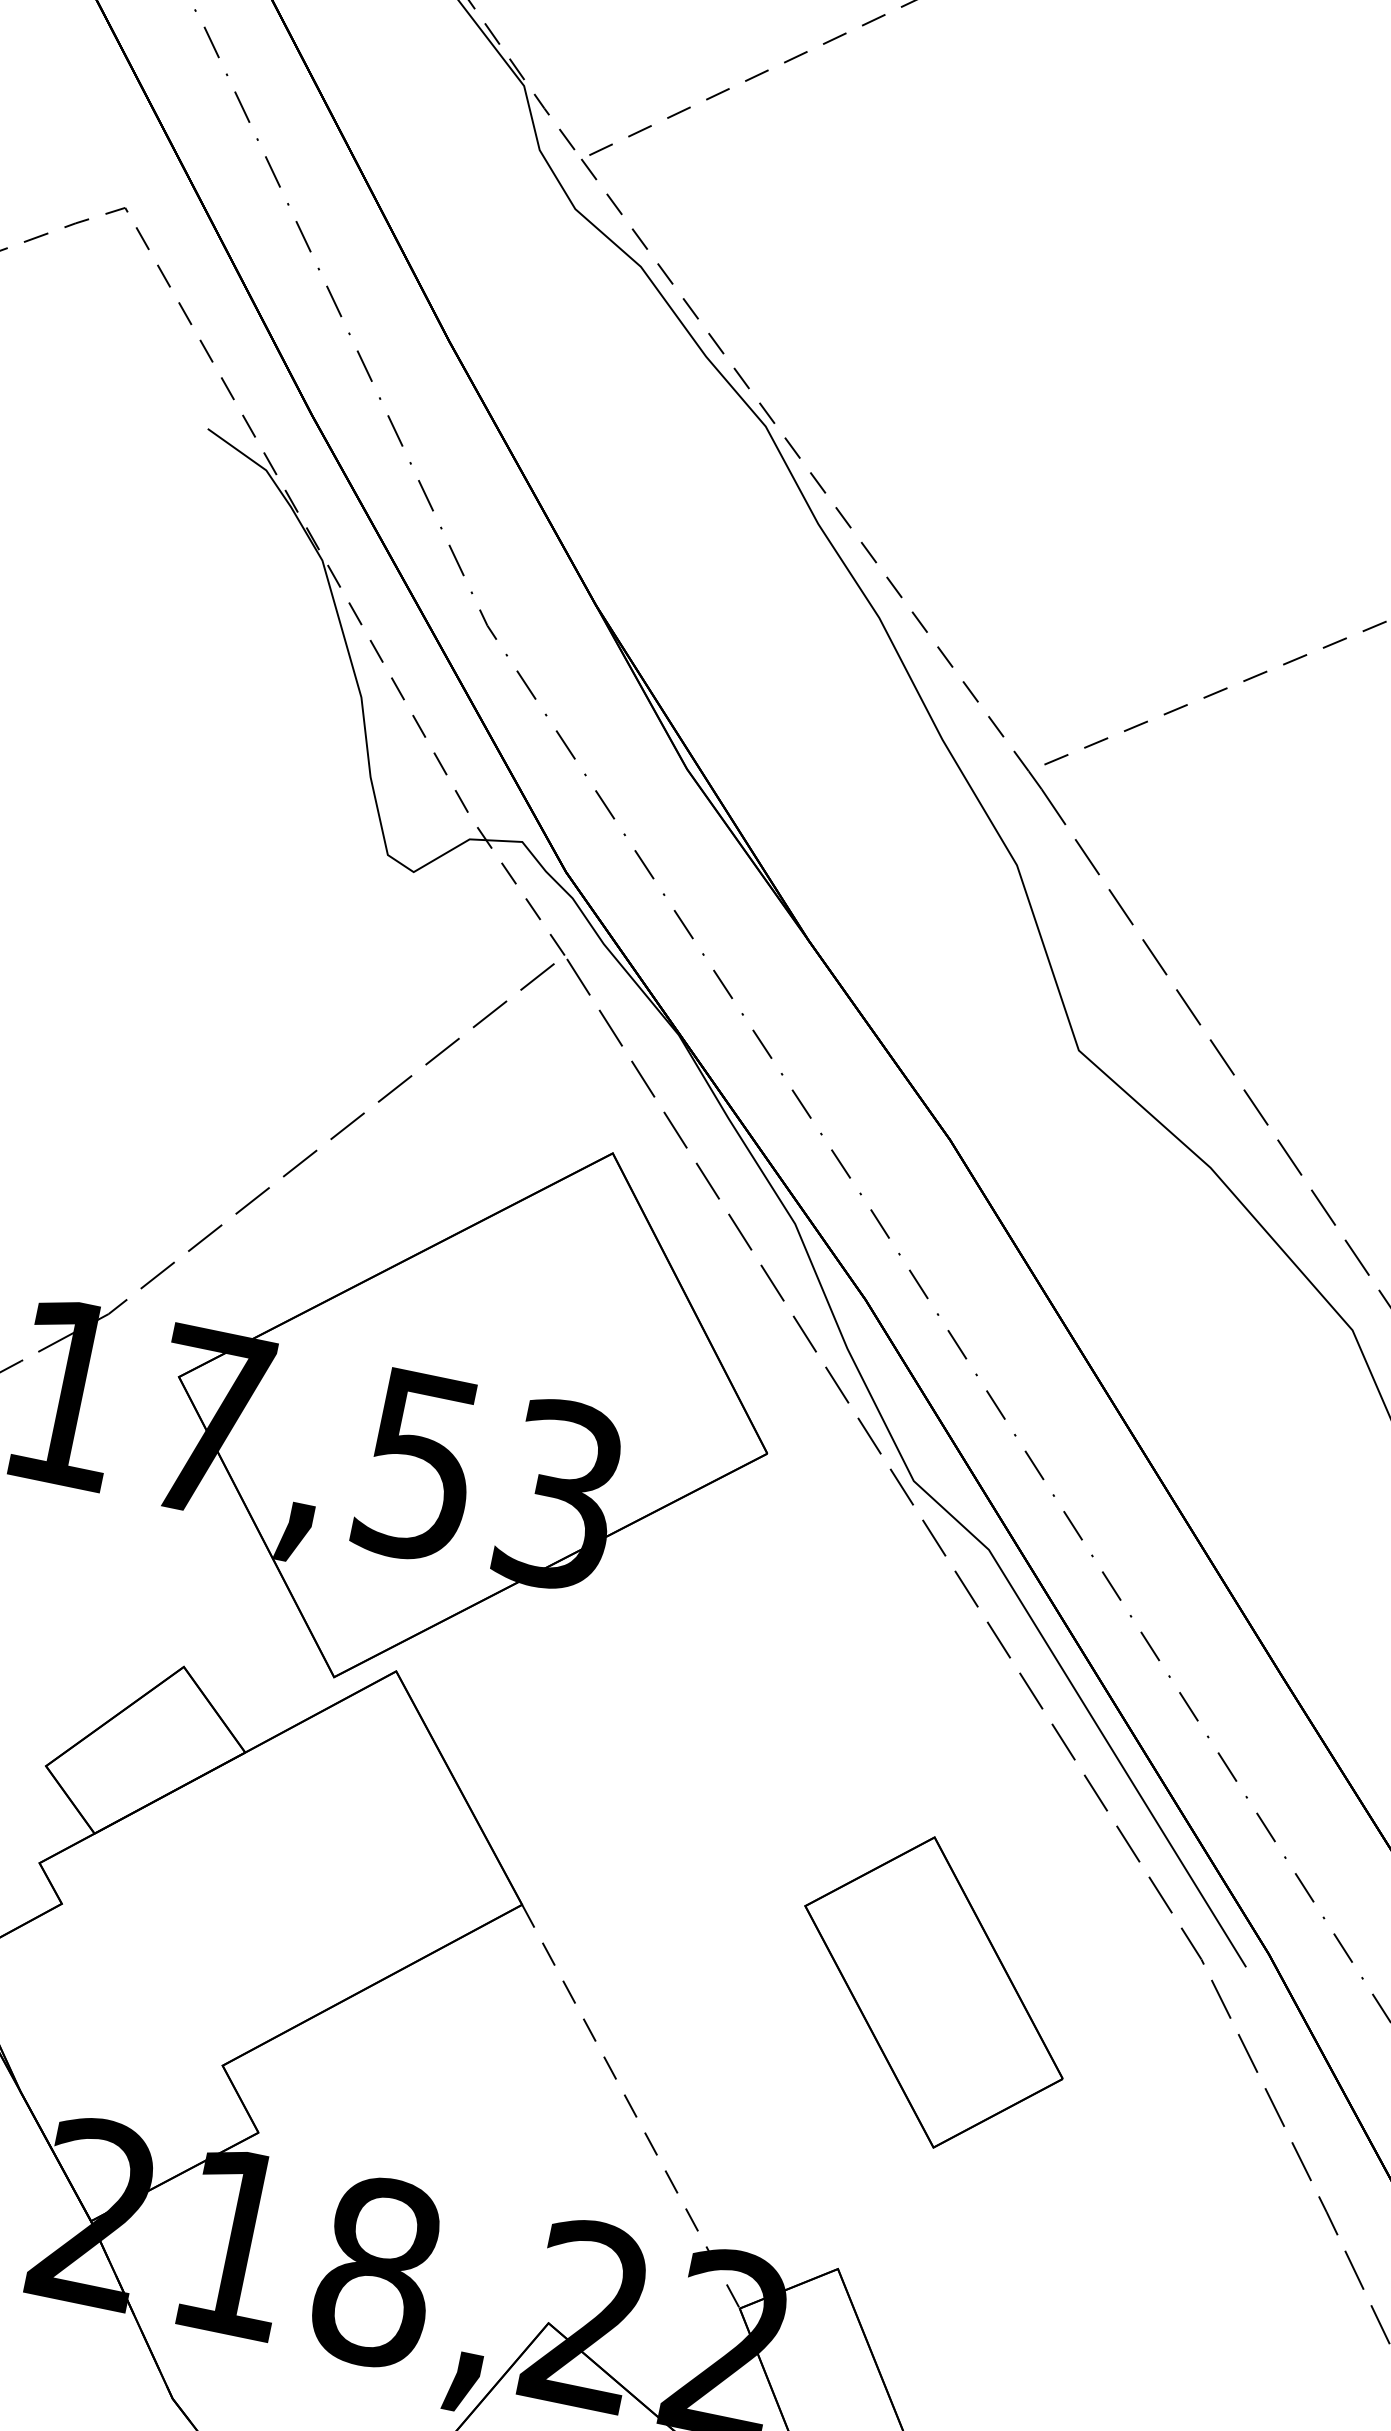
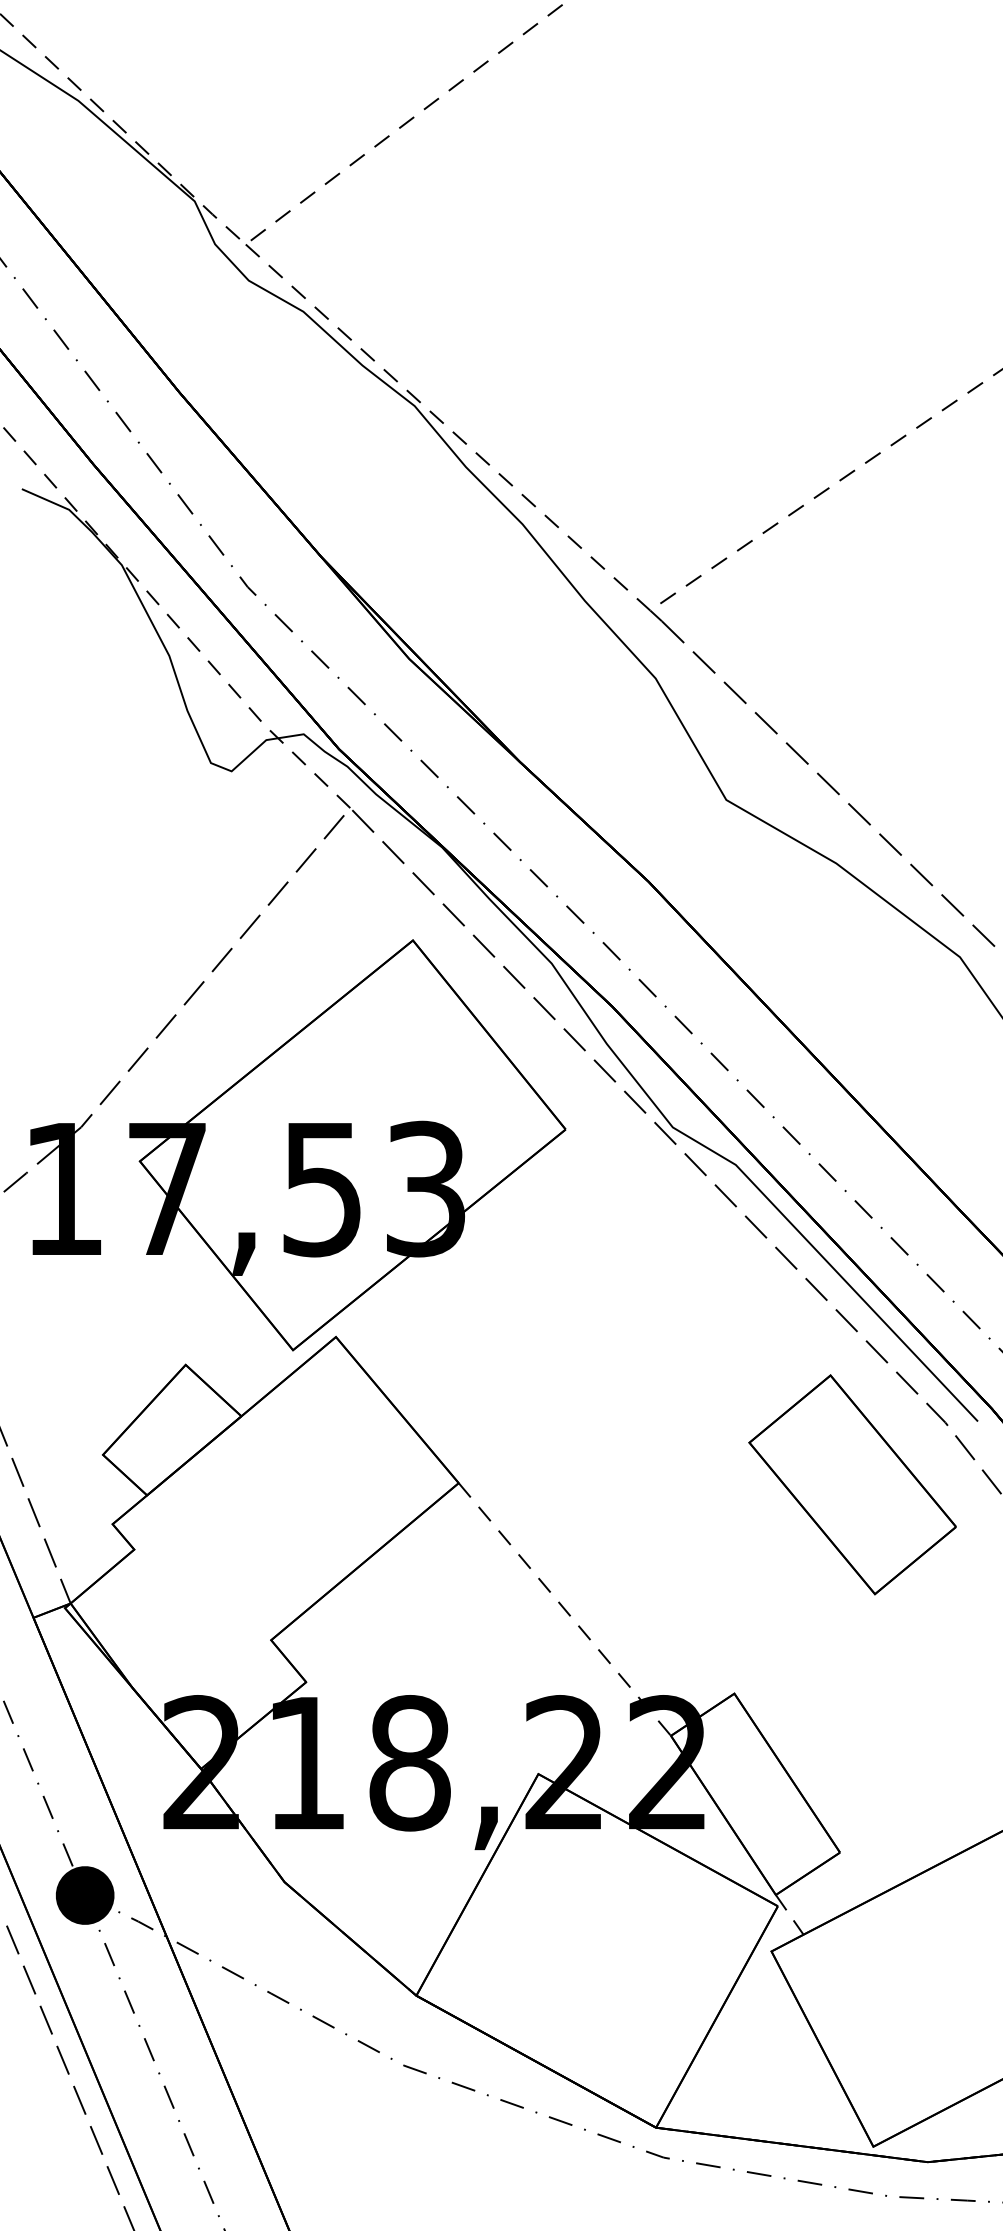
part: (933, 1991) -> (852, 1484), moved

